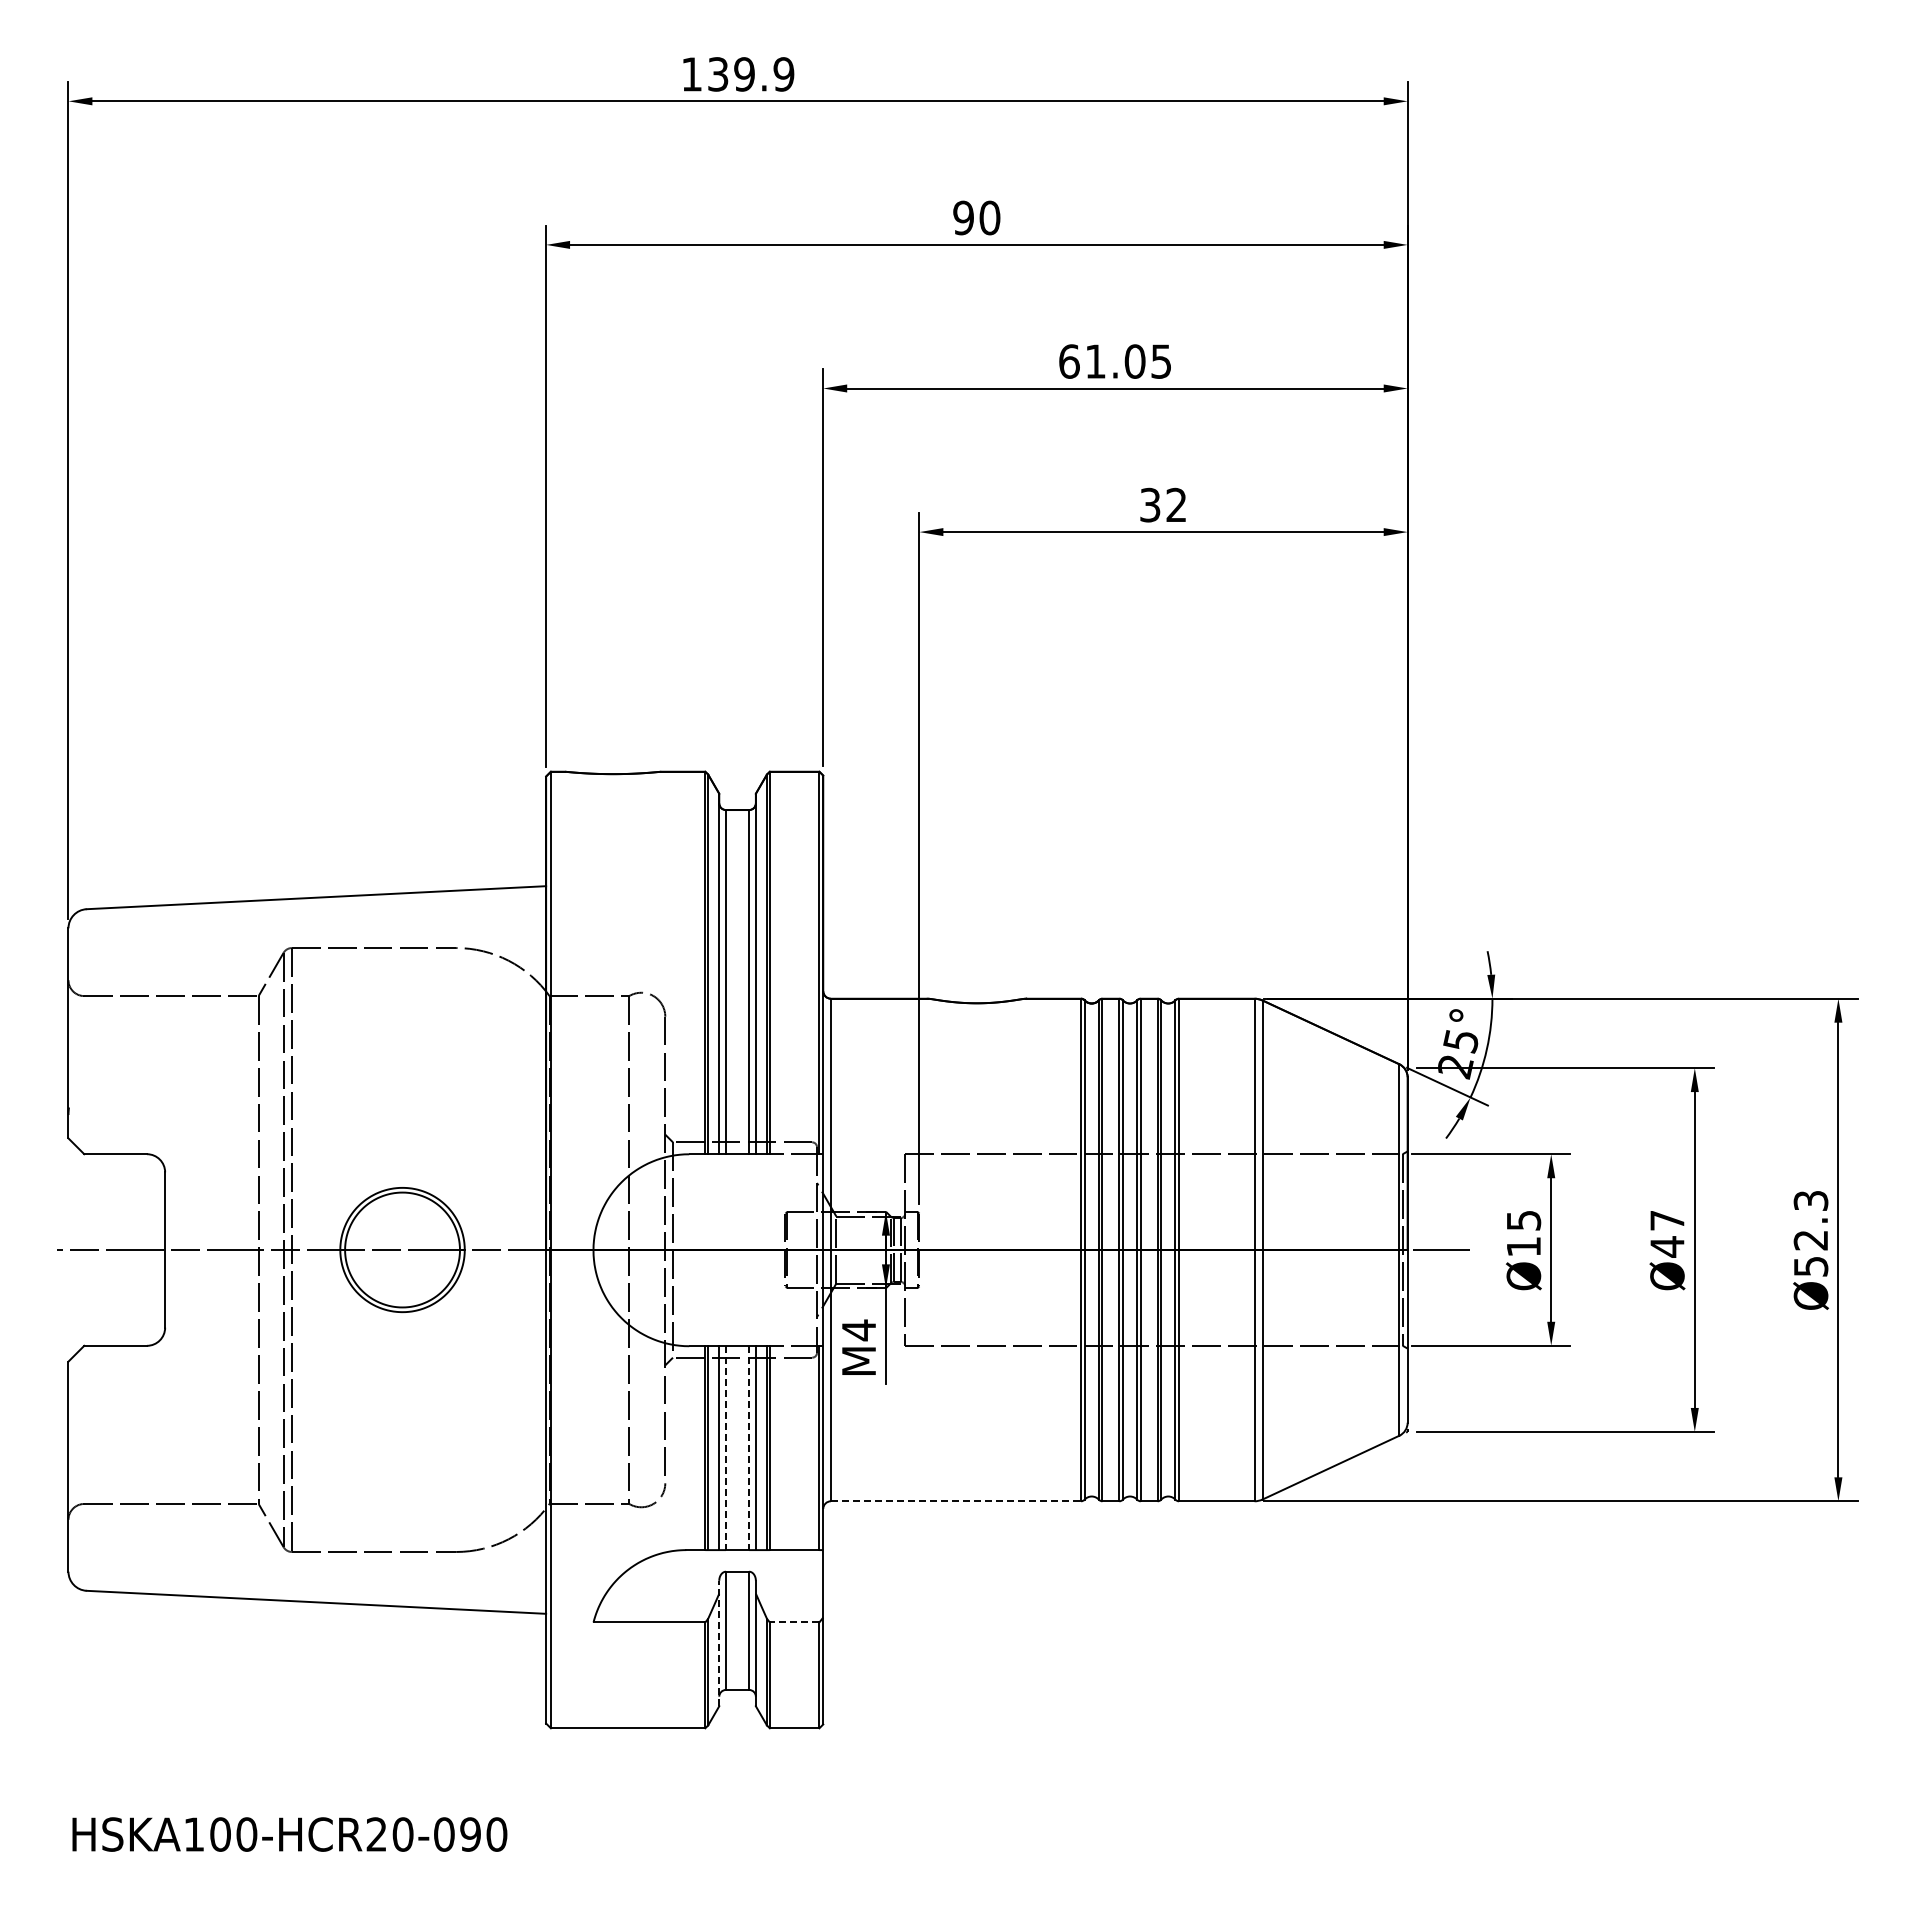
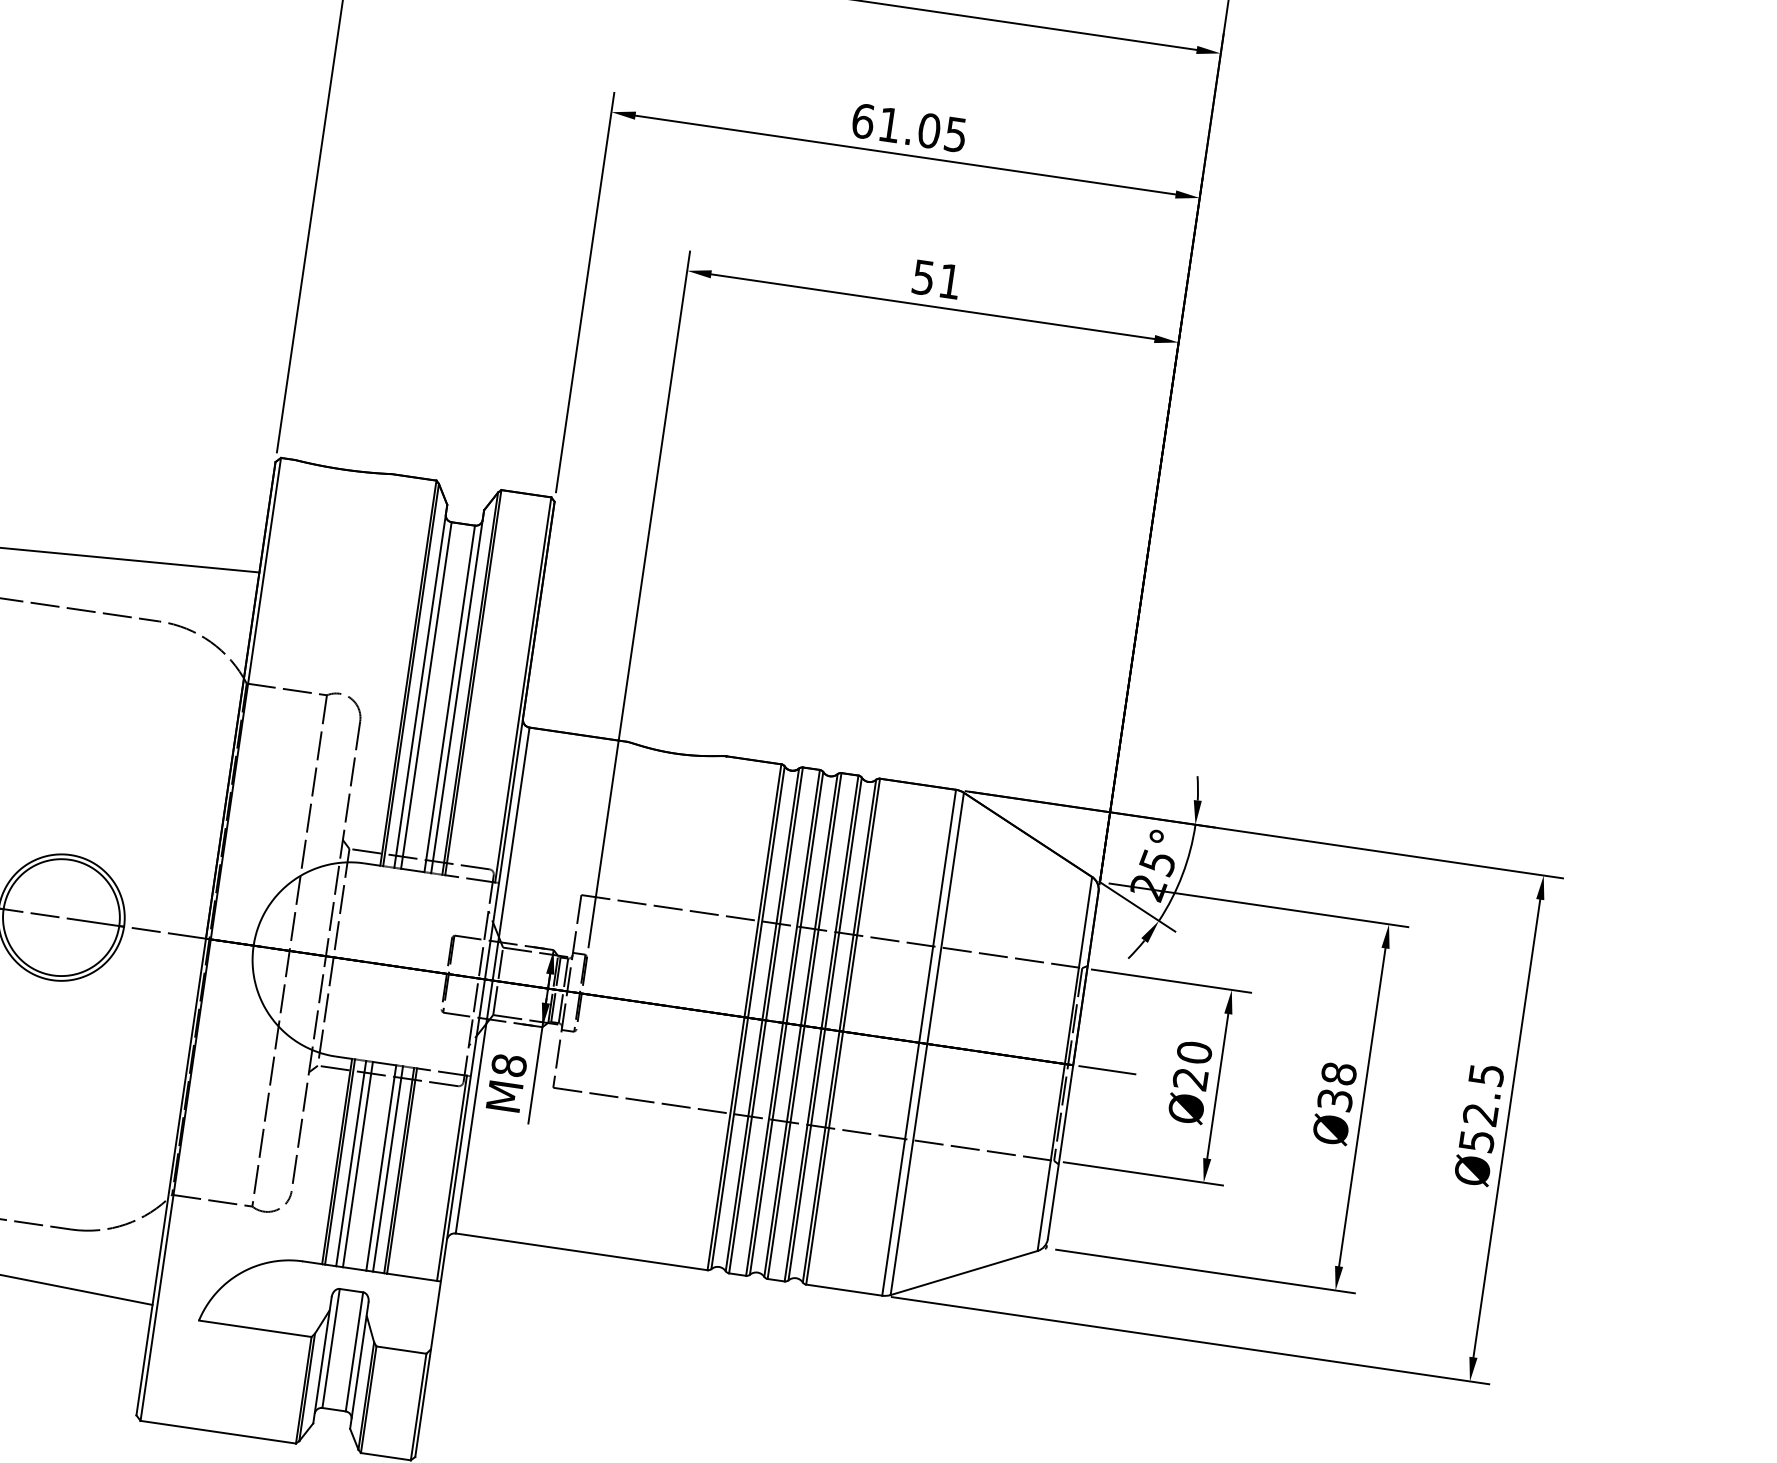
text: (1162, 504) -> (935, 278), 32 -> 51
text: (1810, 1200) -> (1486, 1074), Ø52.3 -> Ø52.5
text: (1523, 1233) -> (1192, 1065), Ø15 -> Ø20
text: (1667, 1233) -> (1337, 1086), Ø47 -> Ø38
text: (858, 1330) -> (508, 1065), M4 -> M8
line: (725, 1448) -> (357, 1164), dashed -> solid
line: (749, 1448) -> (381, 1168), dashed -> solid
line: (956, 1501) -> (582, 1252), dashed -> solid
line: (794, 1622) -> (401, 1350), dashed -> solid
line: (719, 1643) -> (322, 1360), dashed -> solid

